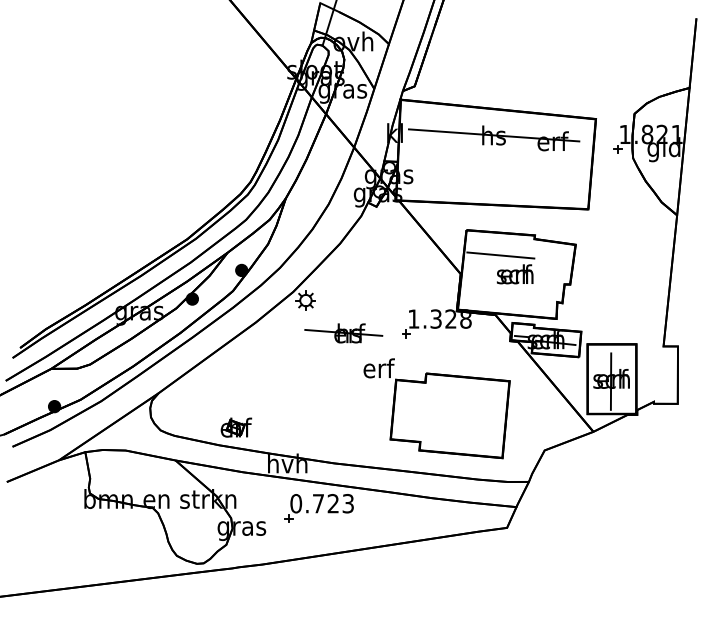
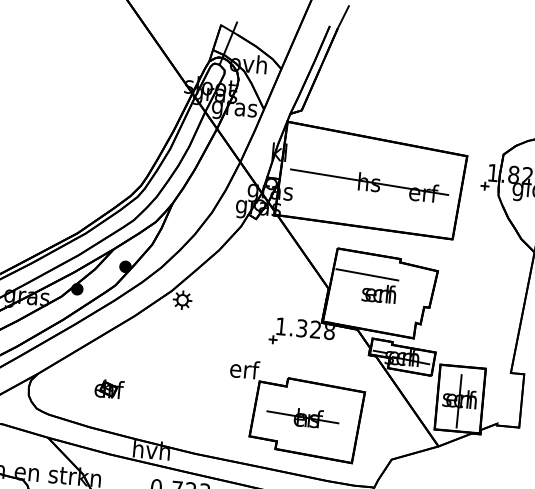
part: (494, 138) -> (369, 185), moved
part: (343, 333) -> (302, 417), moved
part: (236, 427) -> (109, 389), moved

